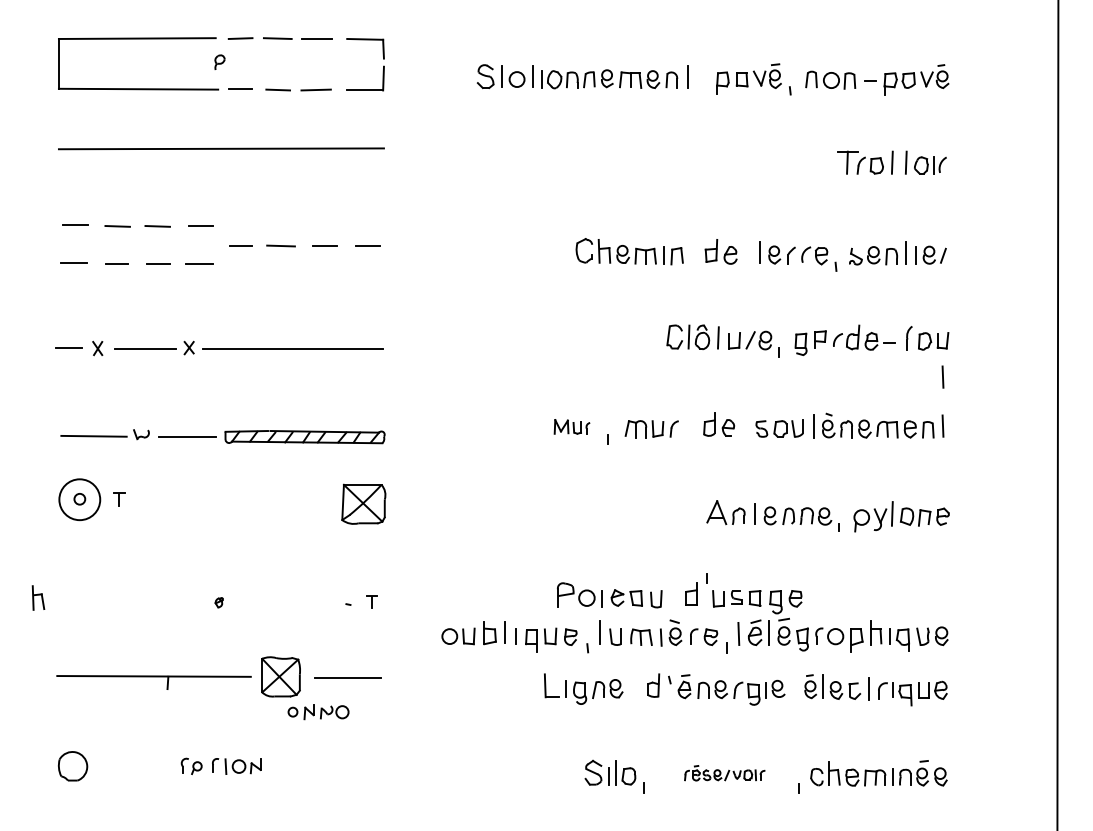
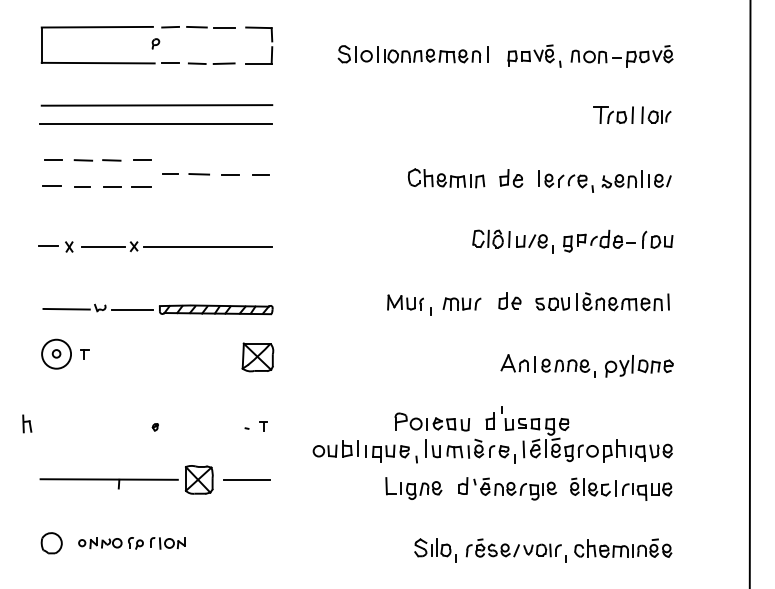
line: (219, 174) -> (155, 123), added
line: (942, 376) -> (668, 266), removed
part: (571, 426) -> (405, 302), size x1.43
part: (318, 712) -> (100, 543), moved
part: (724, 773) -> (513, 548), size x1.67

